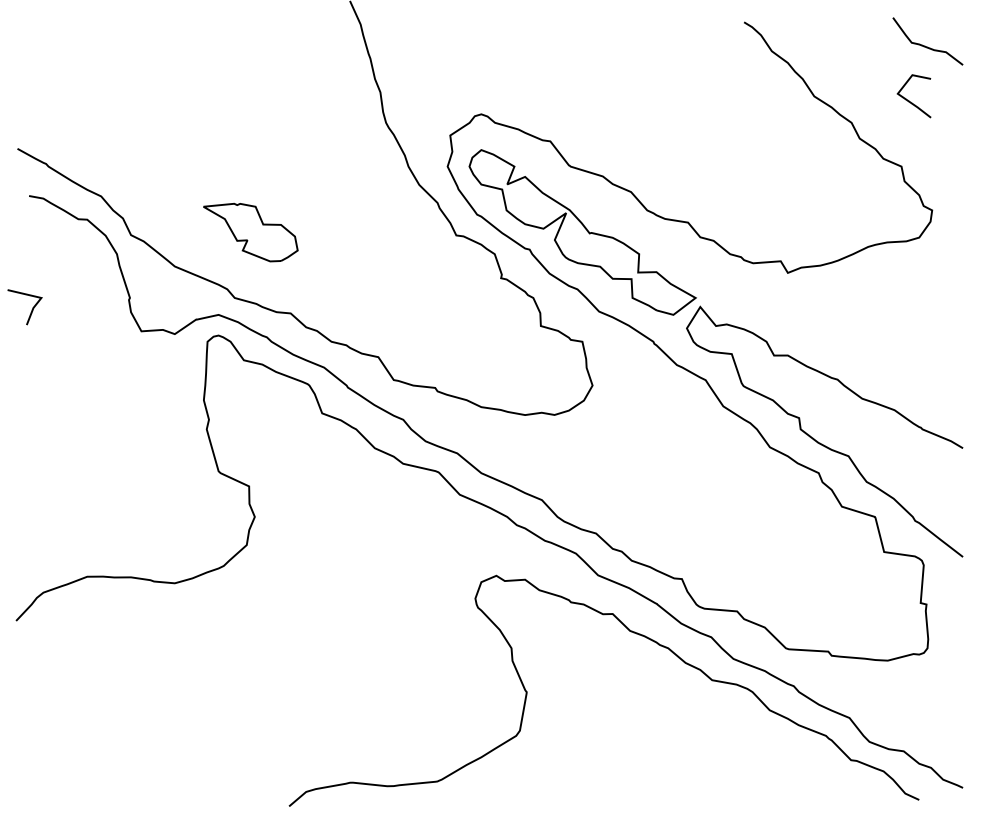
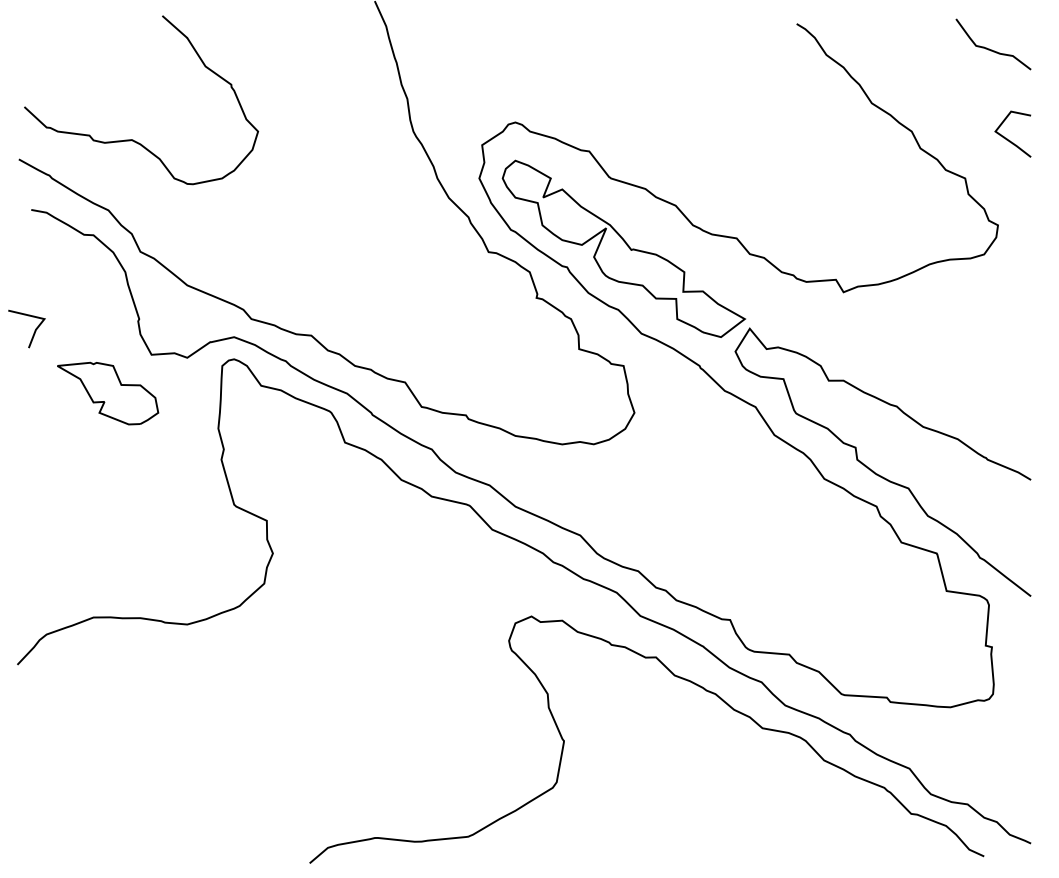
line: (909, 100) -> (1008, 138), moved
curve: (123, 129) -> (132, 138), added
part: (250, 232) -> (107, 393), moved

